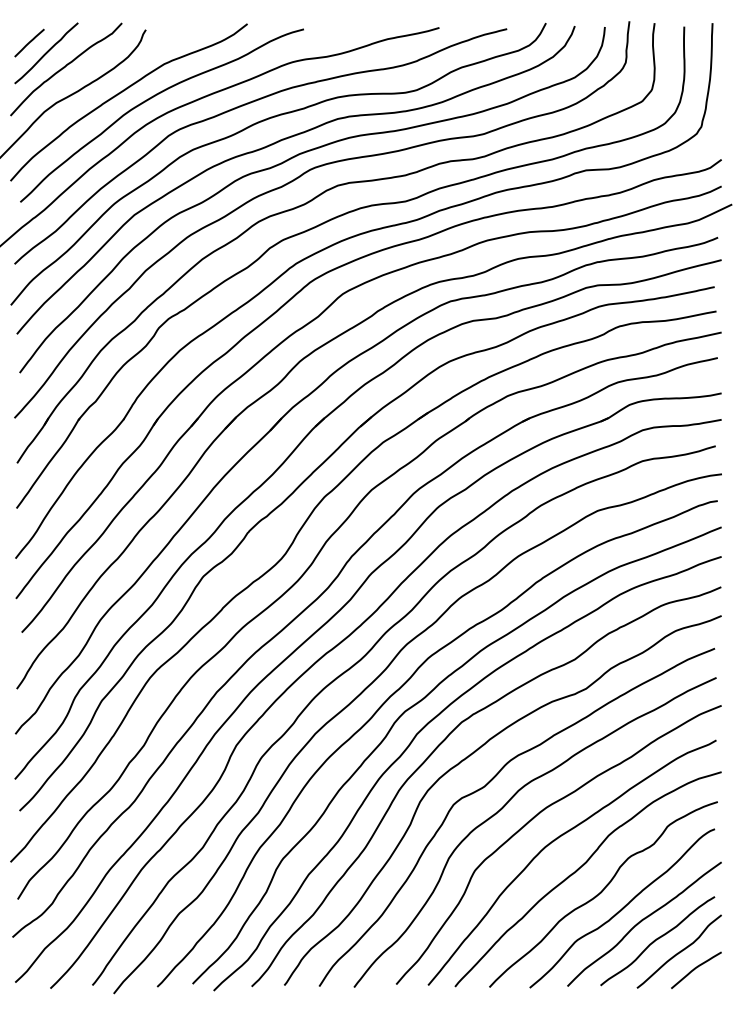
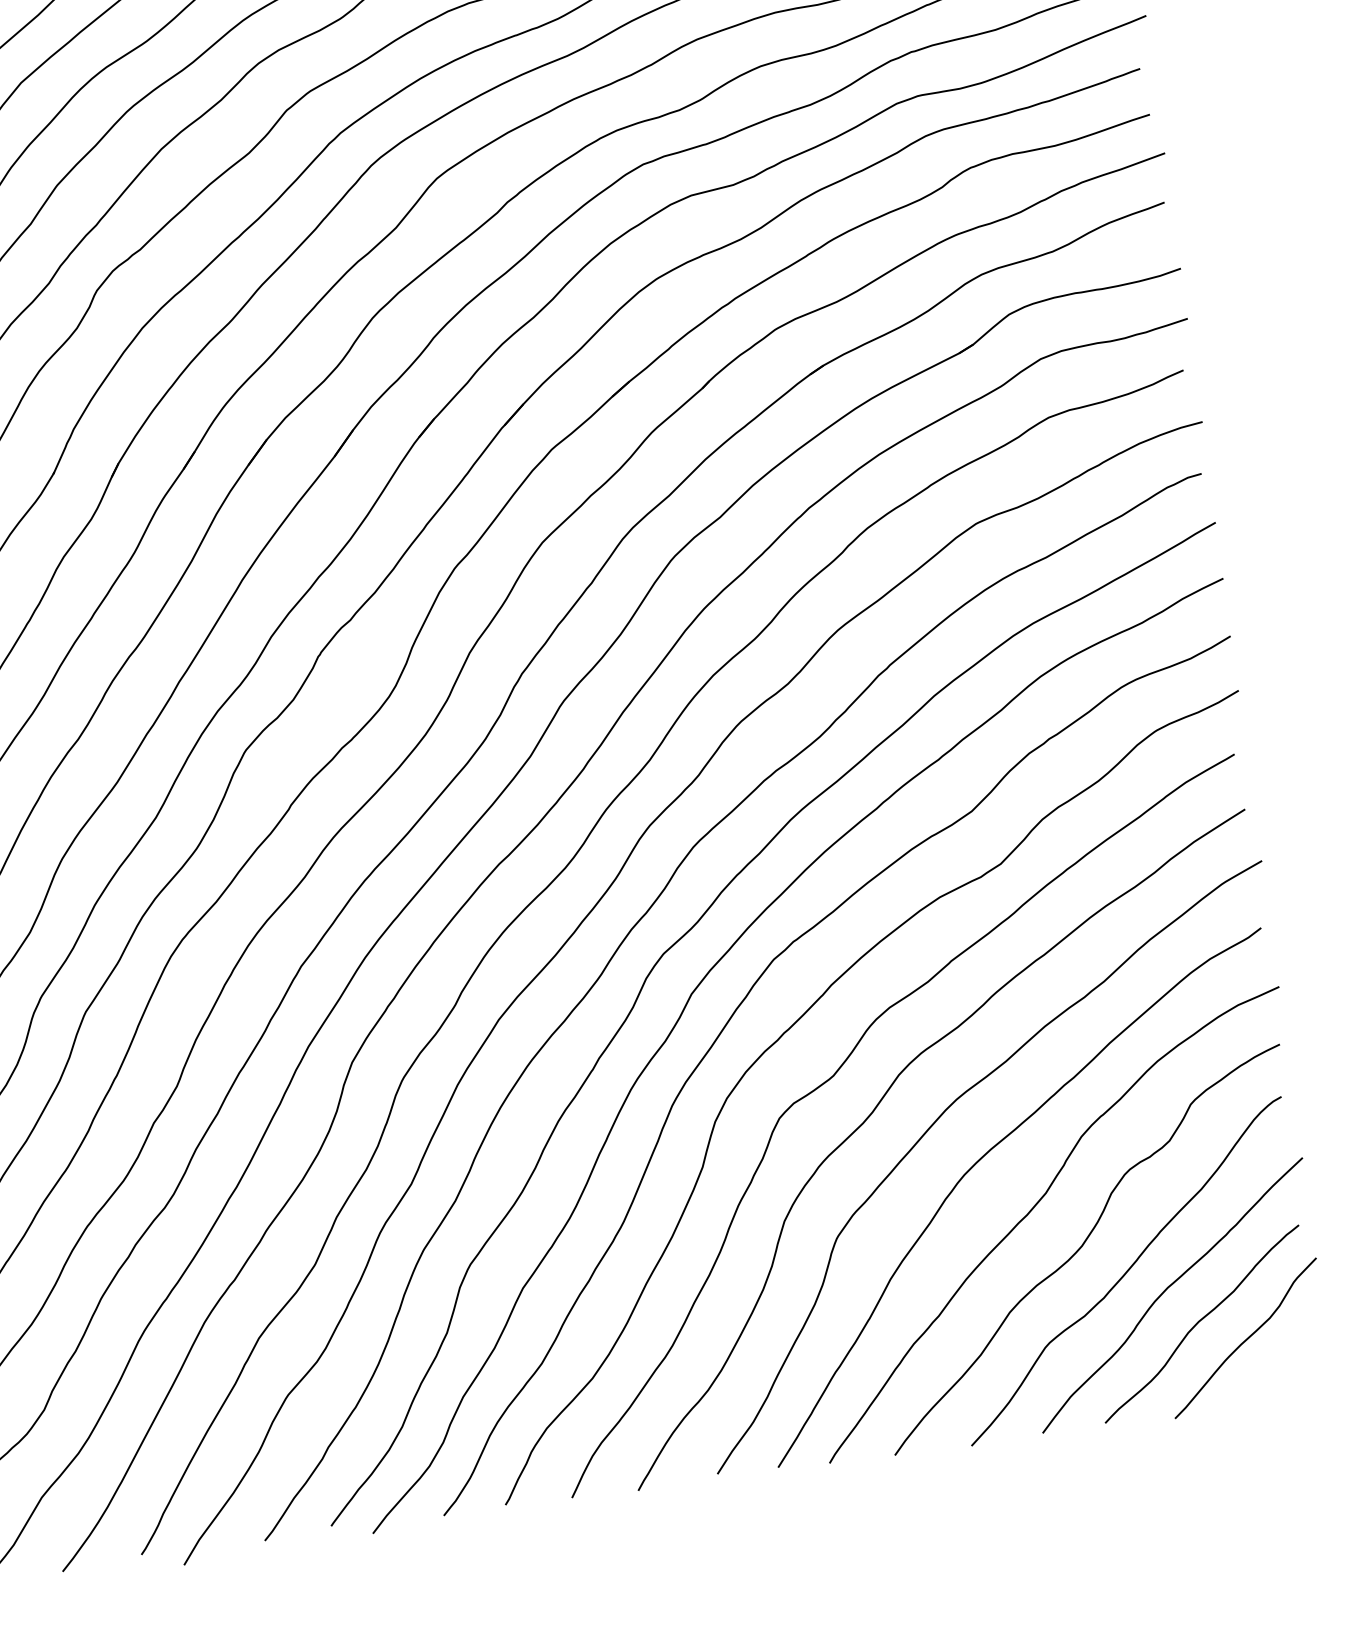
curve: (696, 968) -> (1282, 1365), removed

